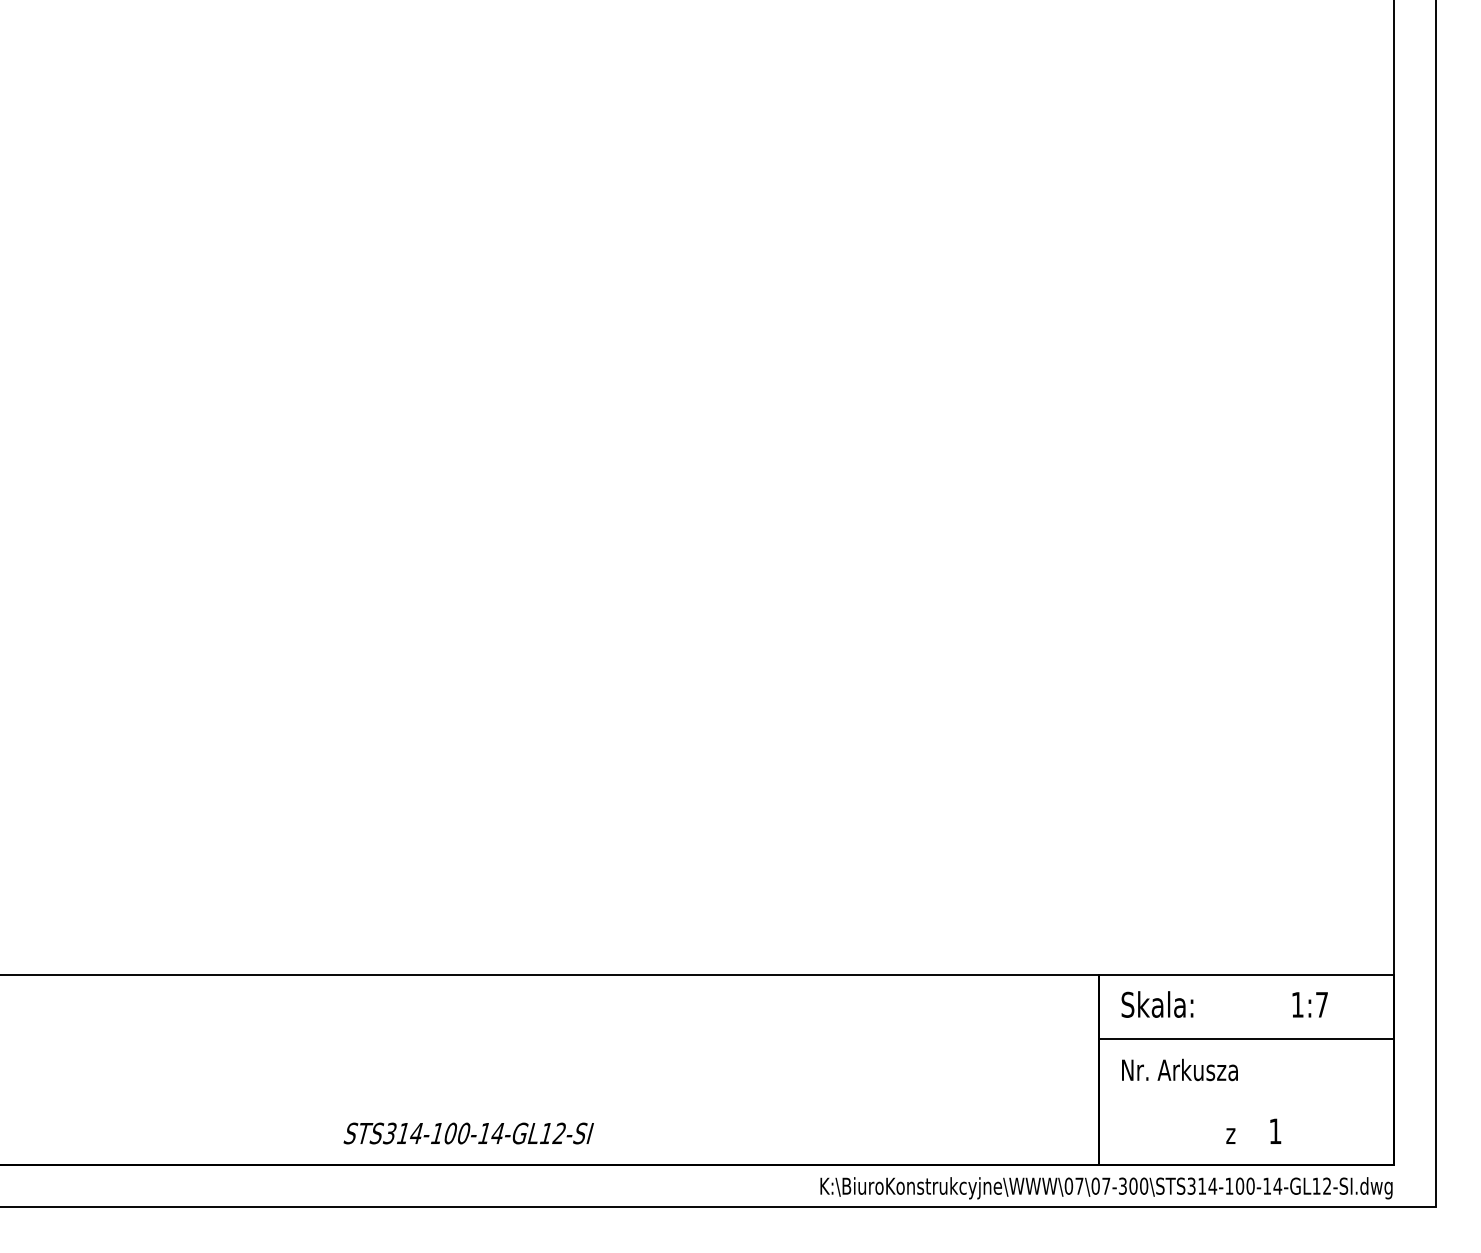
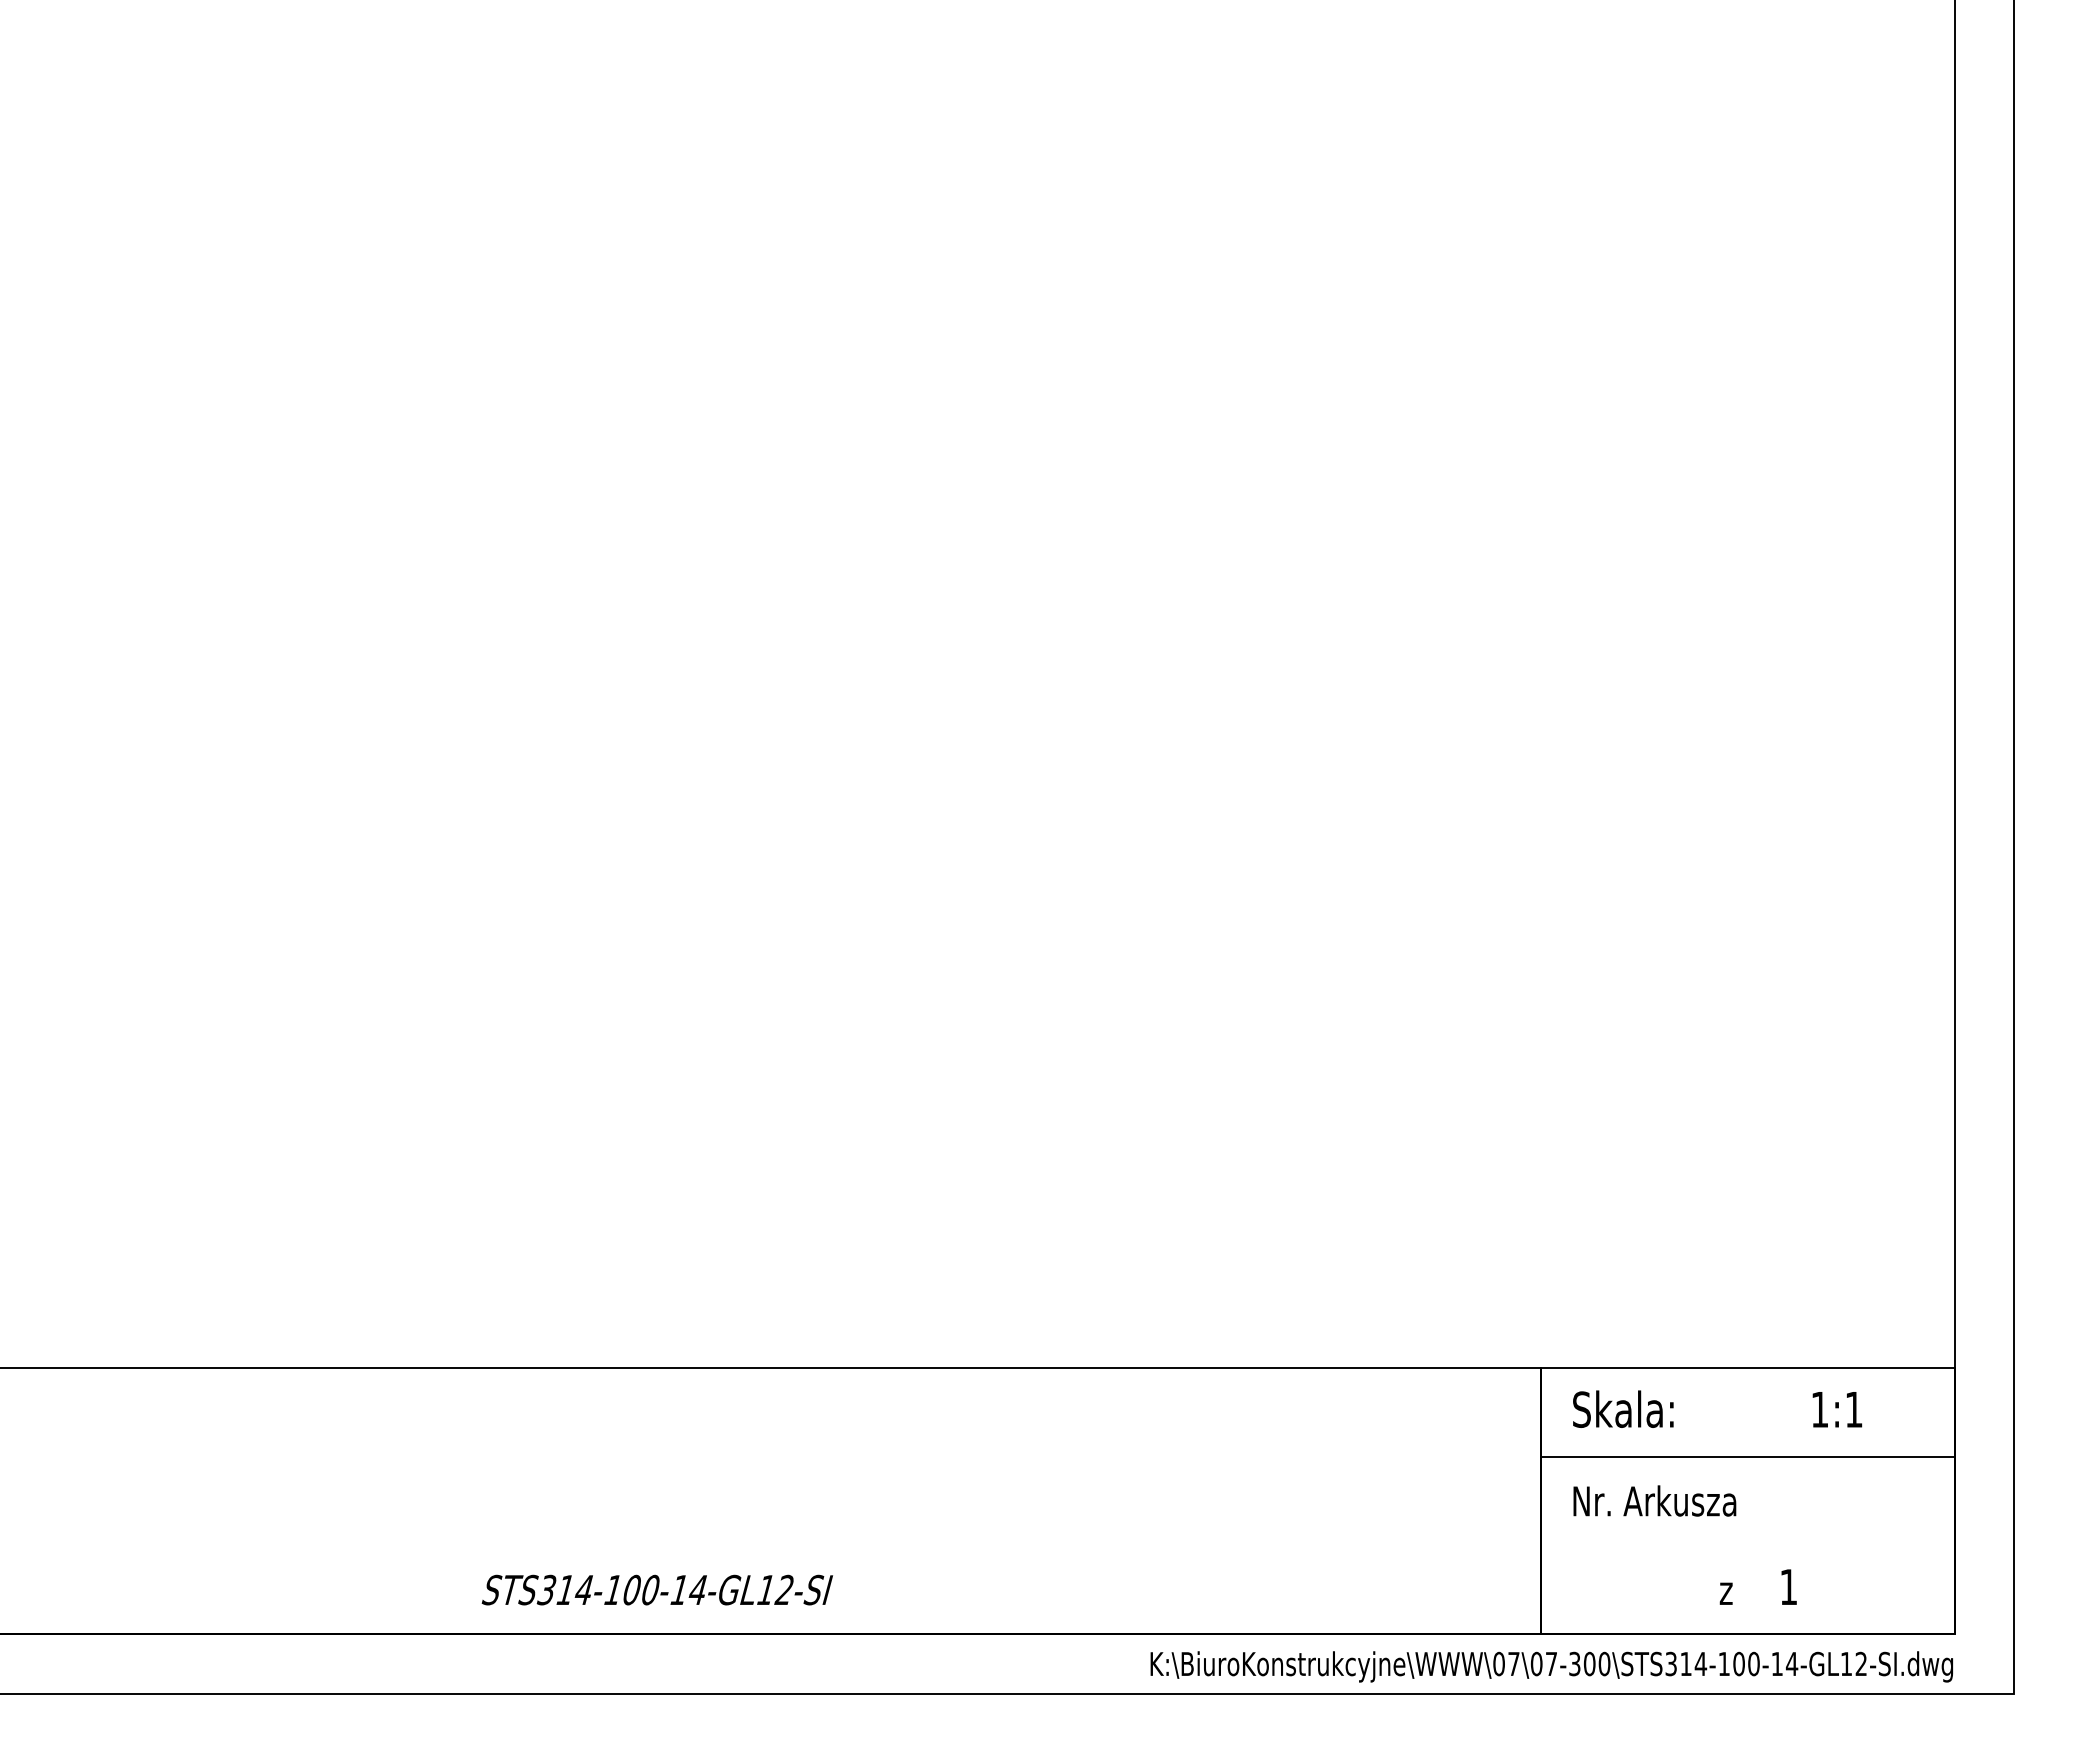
text: (1322, 1004) -> (1854, 1409), 1:7 -> 1:1

